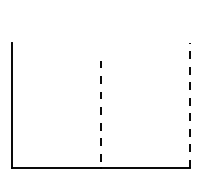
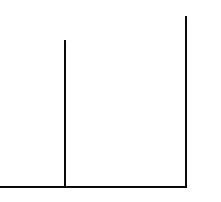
line: (190, 105) -> (186, 102), dashed -> solid
line: (100, 114) -> (64, 114), dashed -> solid

